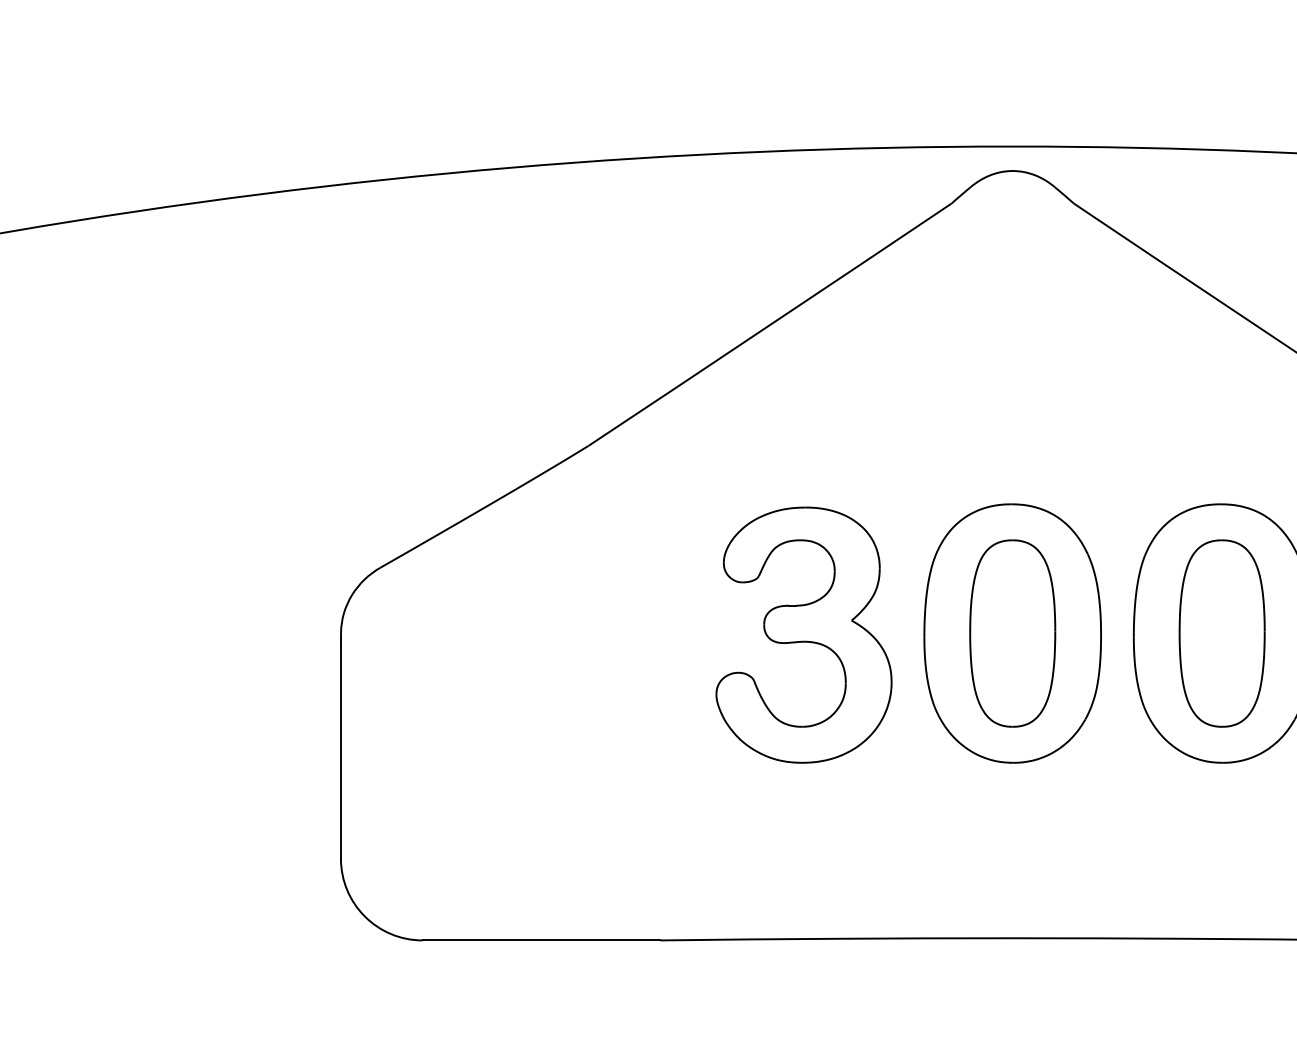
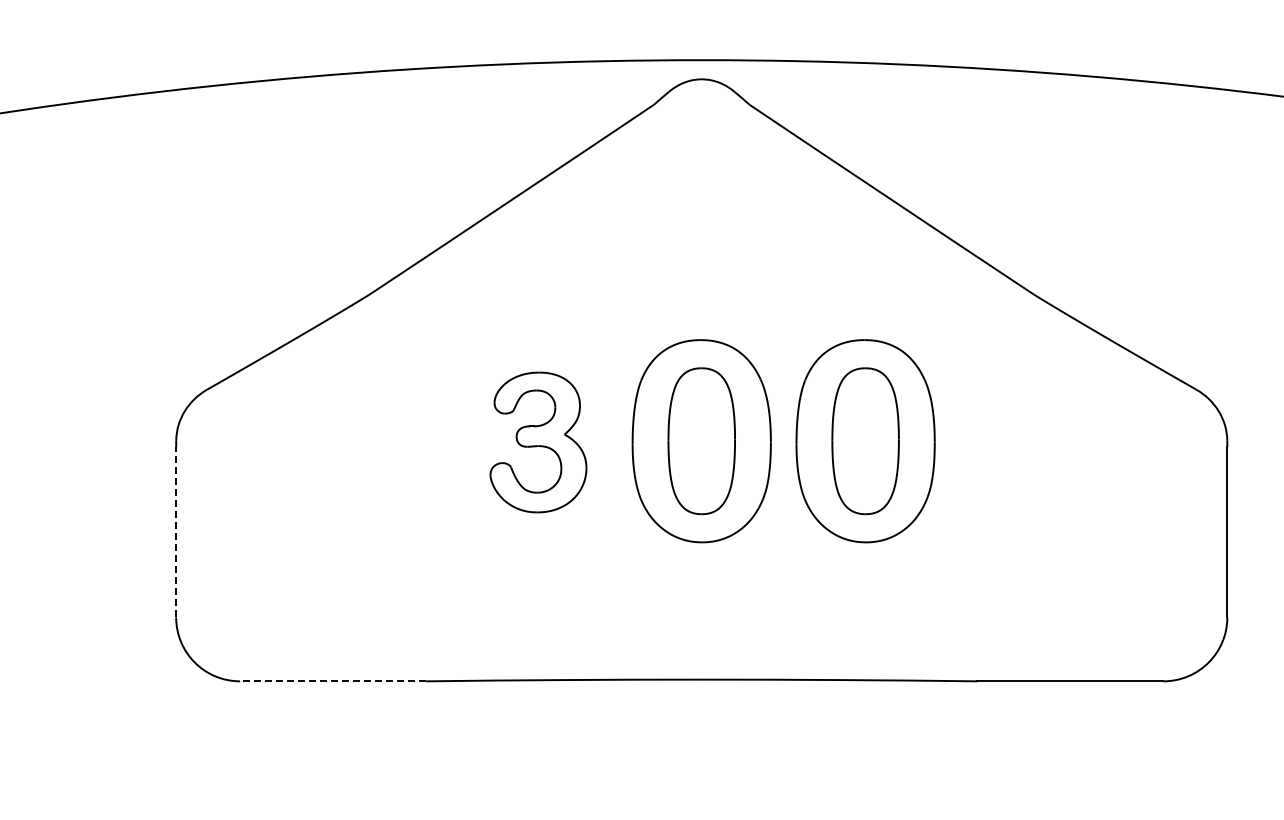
part: (804, 635) -> (538, 442), size x0.7
line: (341, 748) -> (176, 531), solid -> dashed
line: (540, 940) -> (332, 681), solid -> dashed

